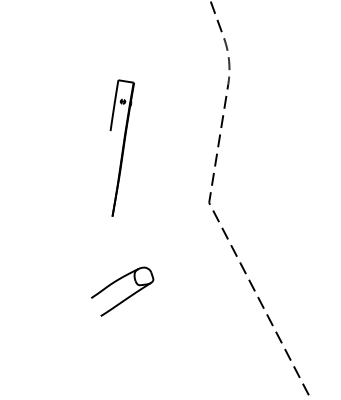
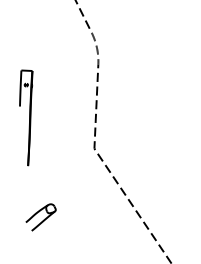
part: (122, 291) -> (41, 217), size x0.71

